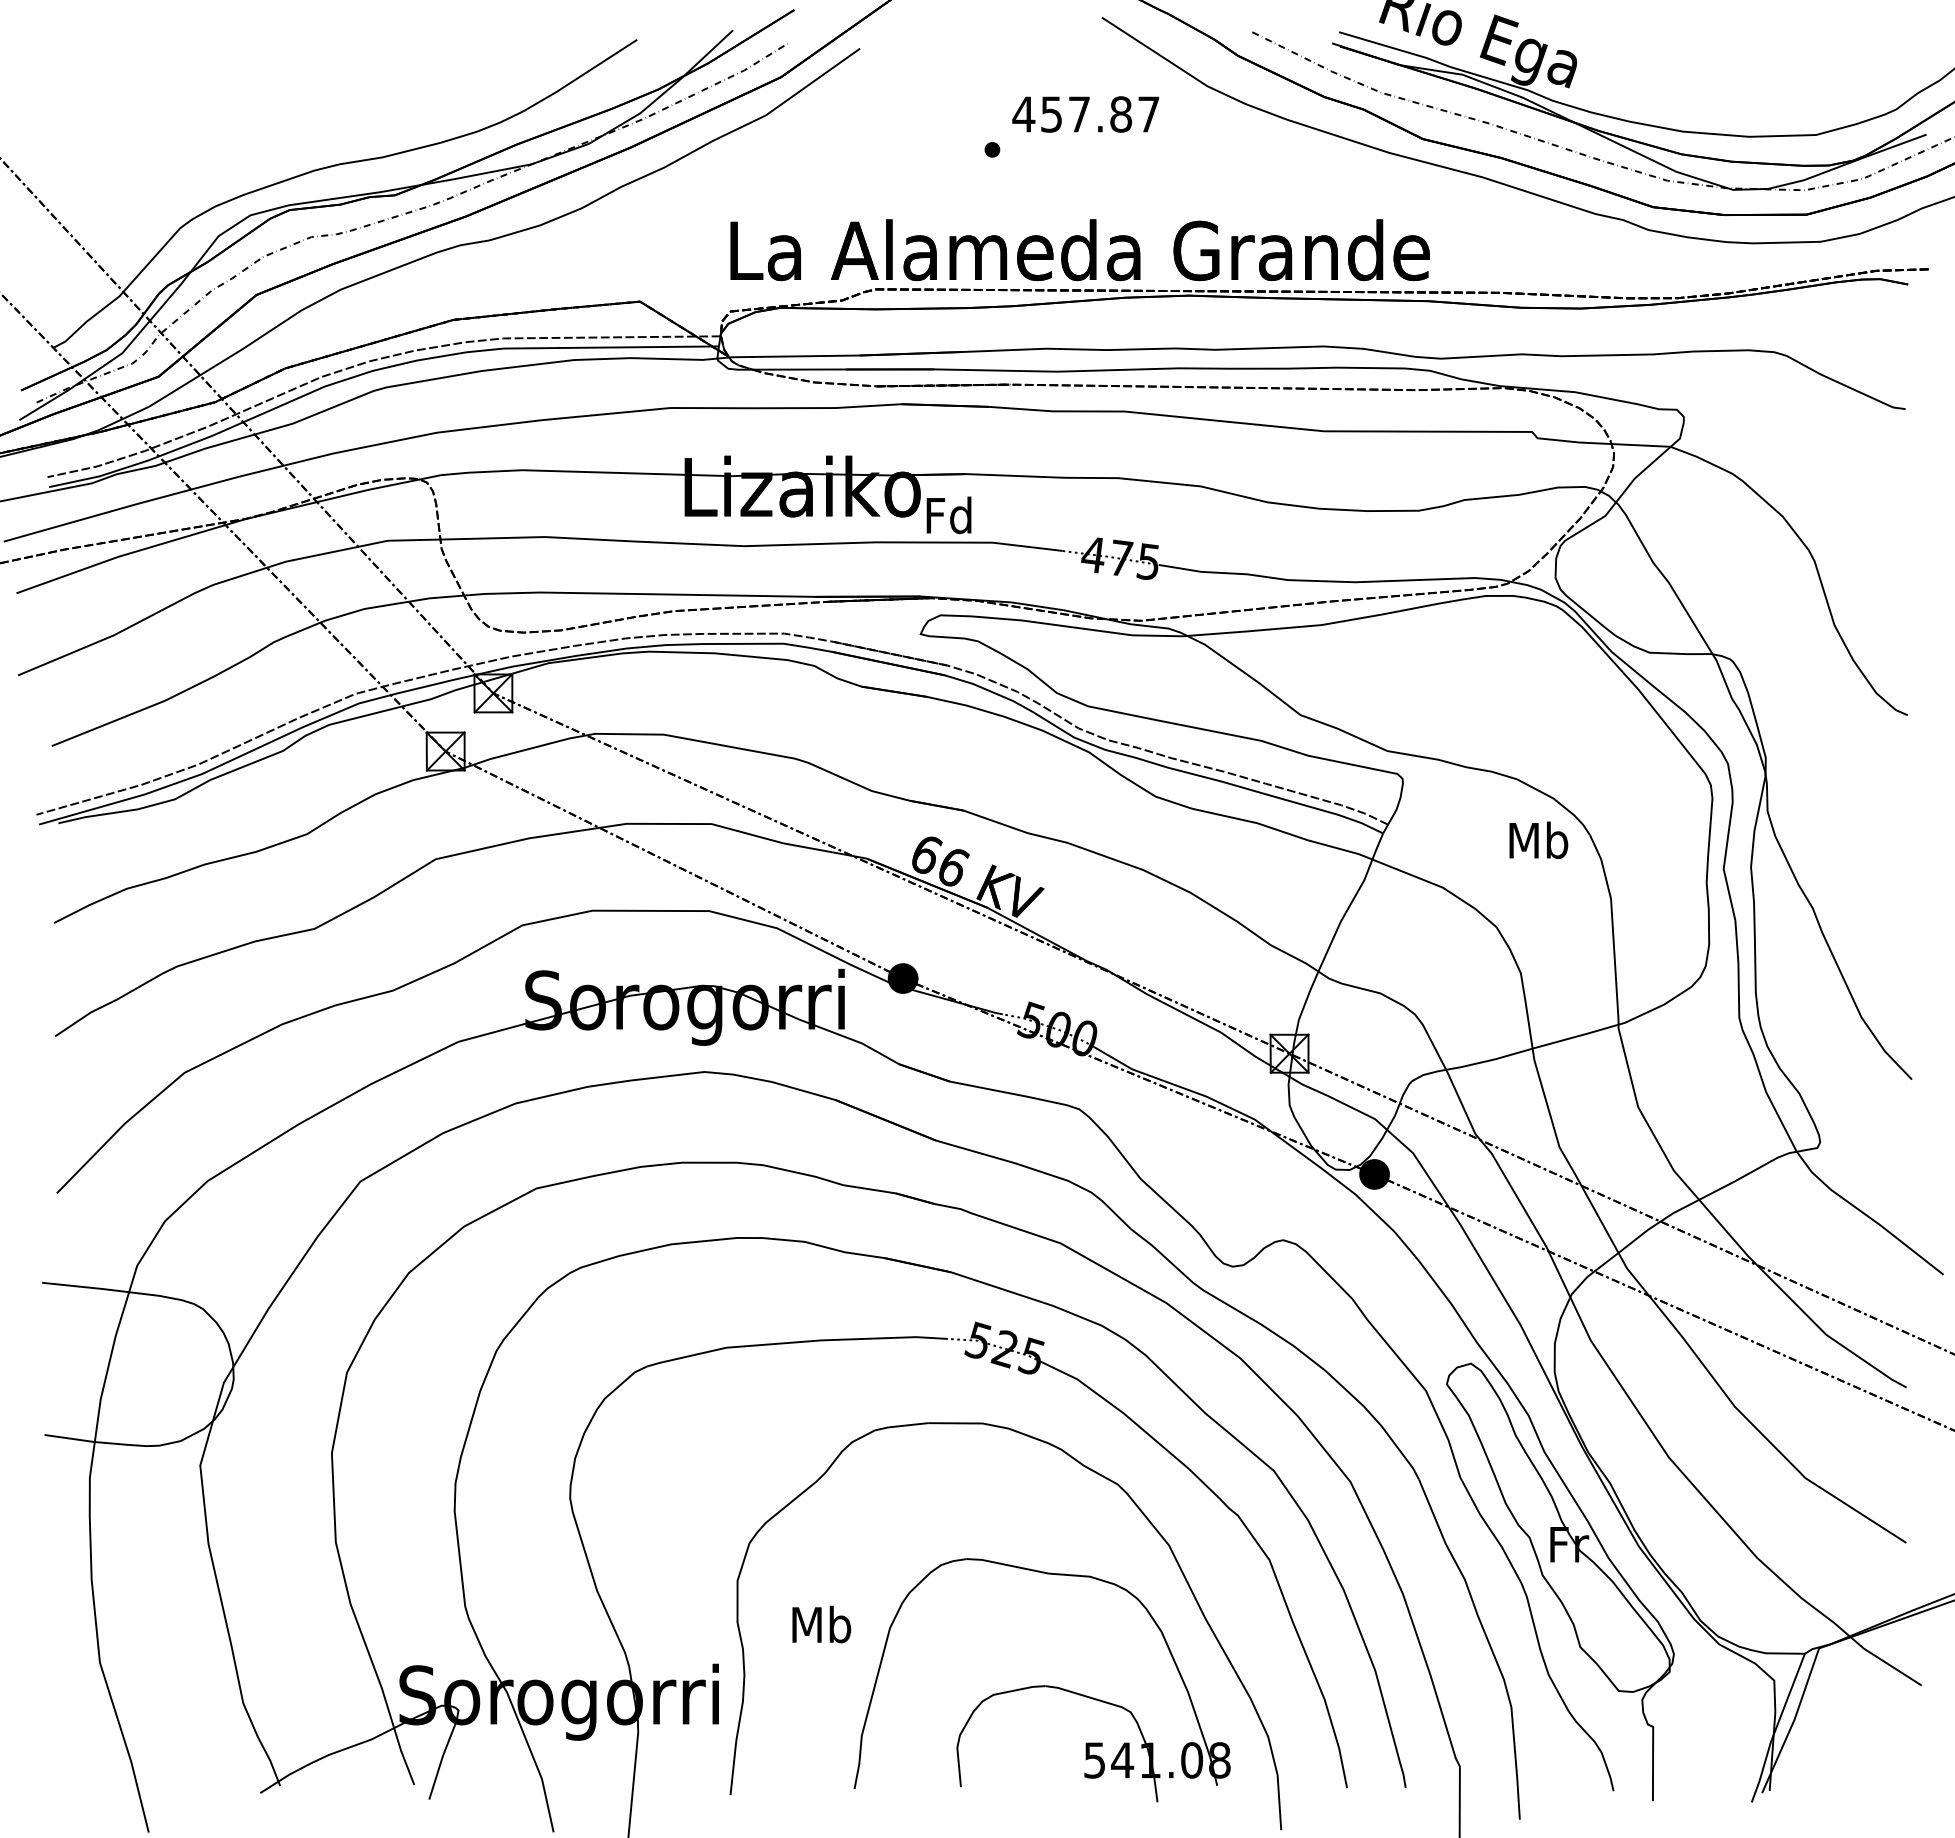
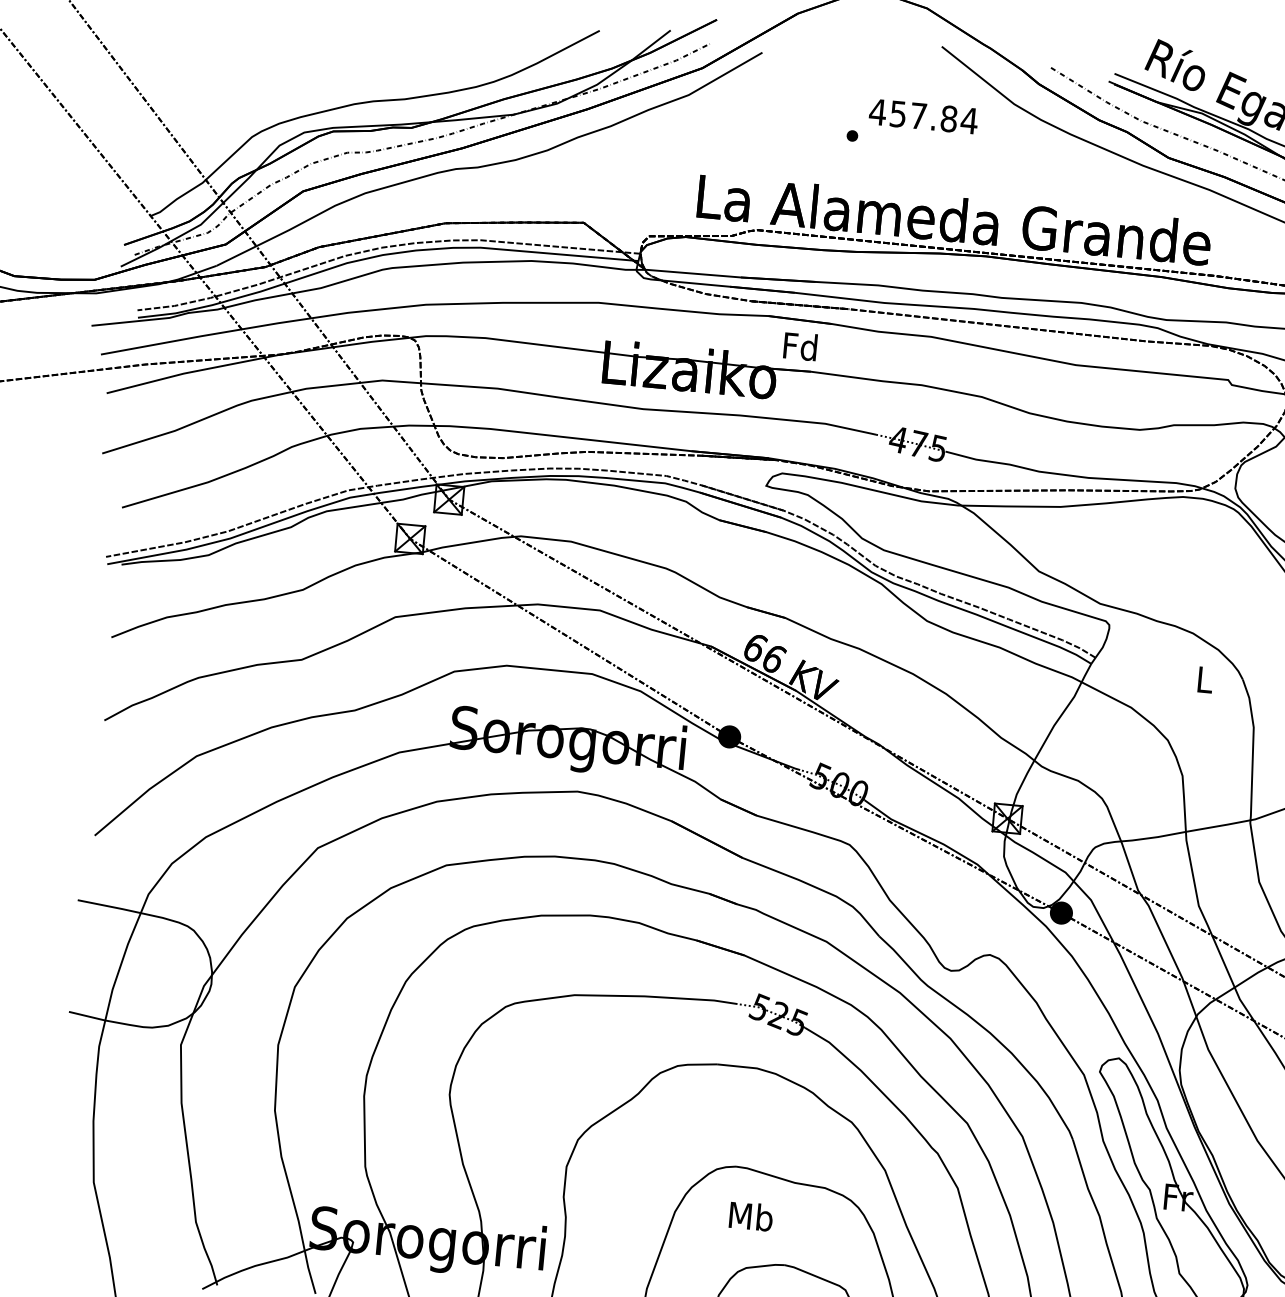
text: (1148, 114) -> (969, 120), 457.87 -> 457.84
text: (1079, 250) -> (953, 219), moved
text: (948, 514) -> (800, 345), moved
text: (1538, 840) -> (1204, 679), Mb -> L
text: (821, 1624) -> (751, 1216), moved

